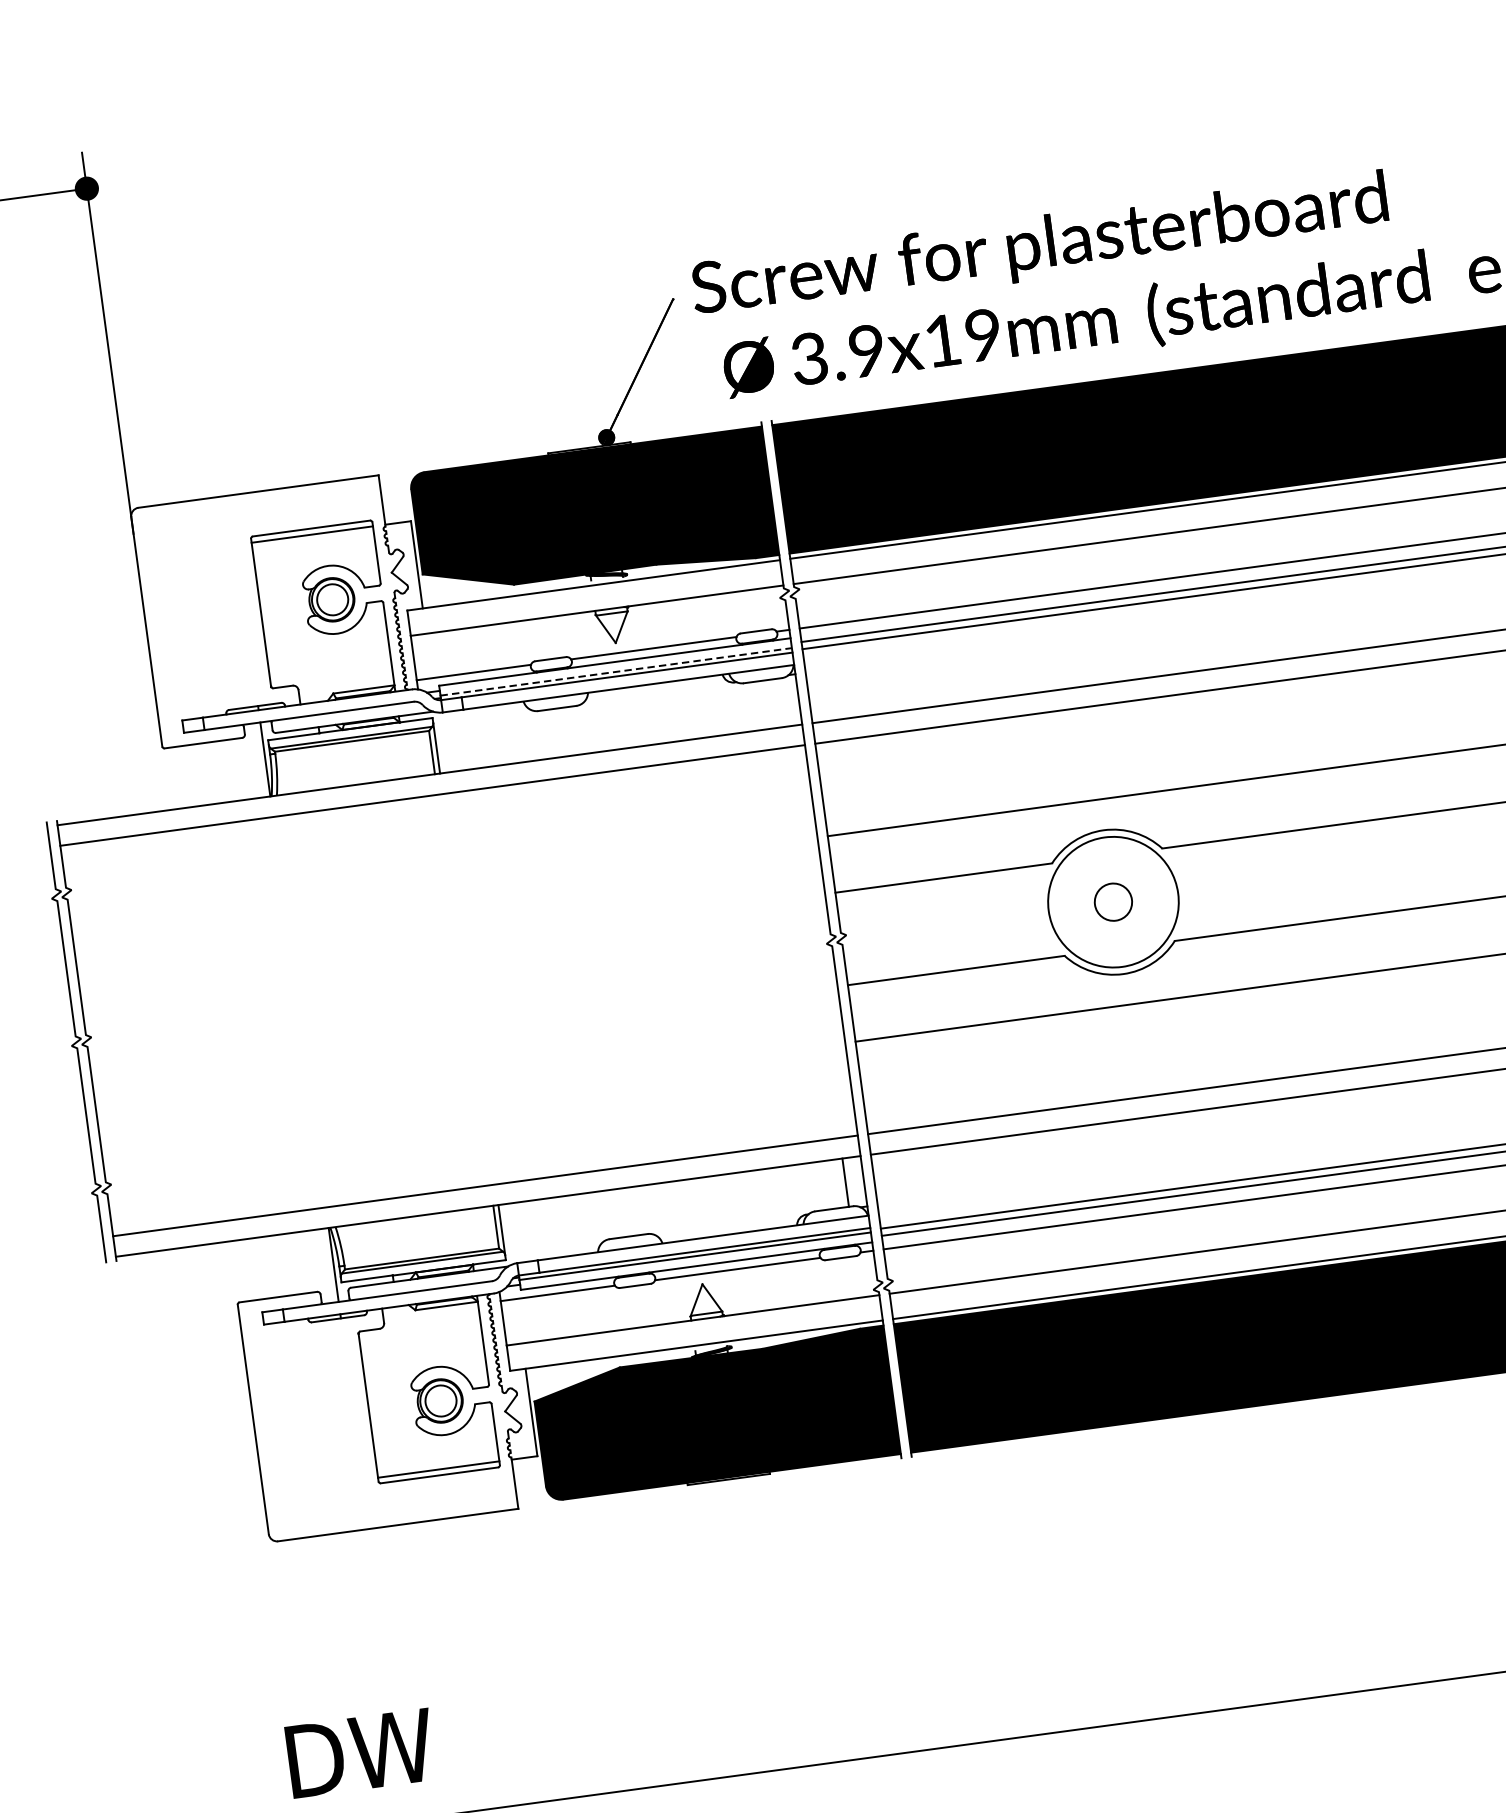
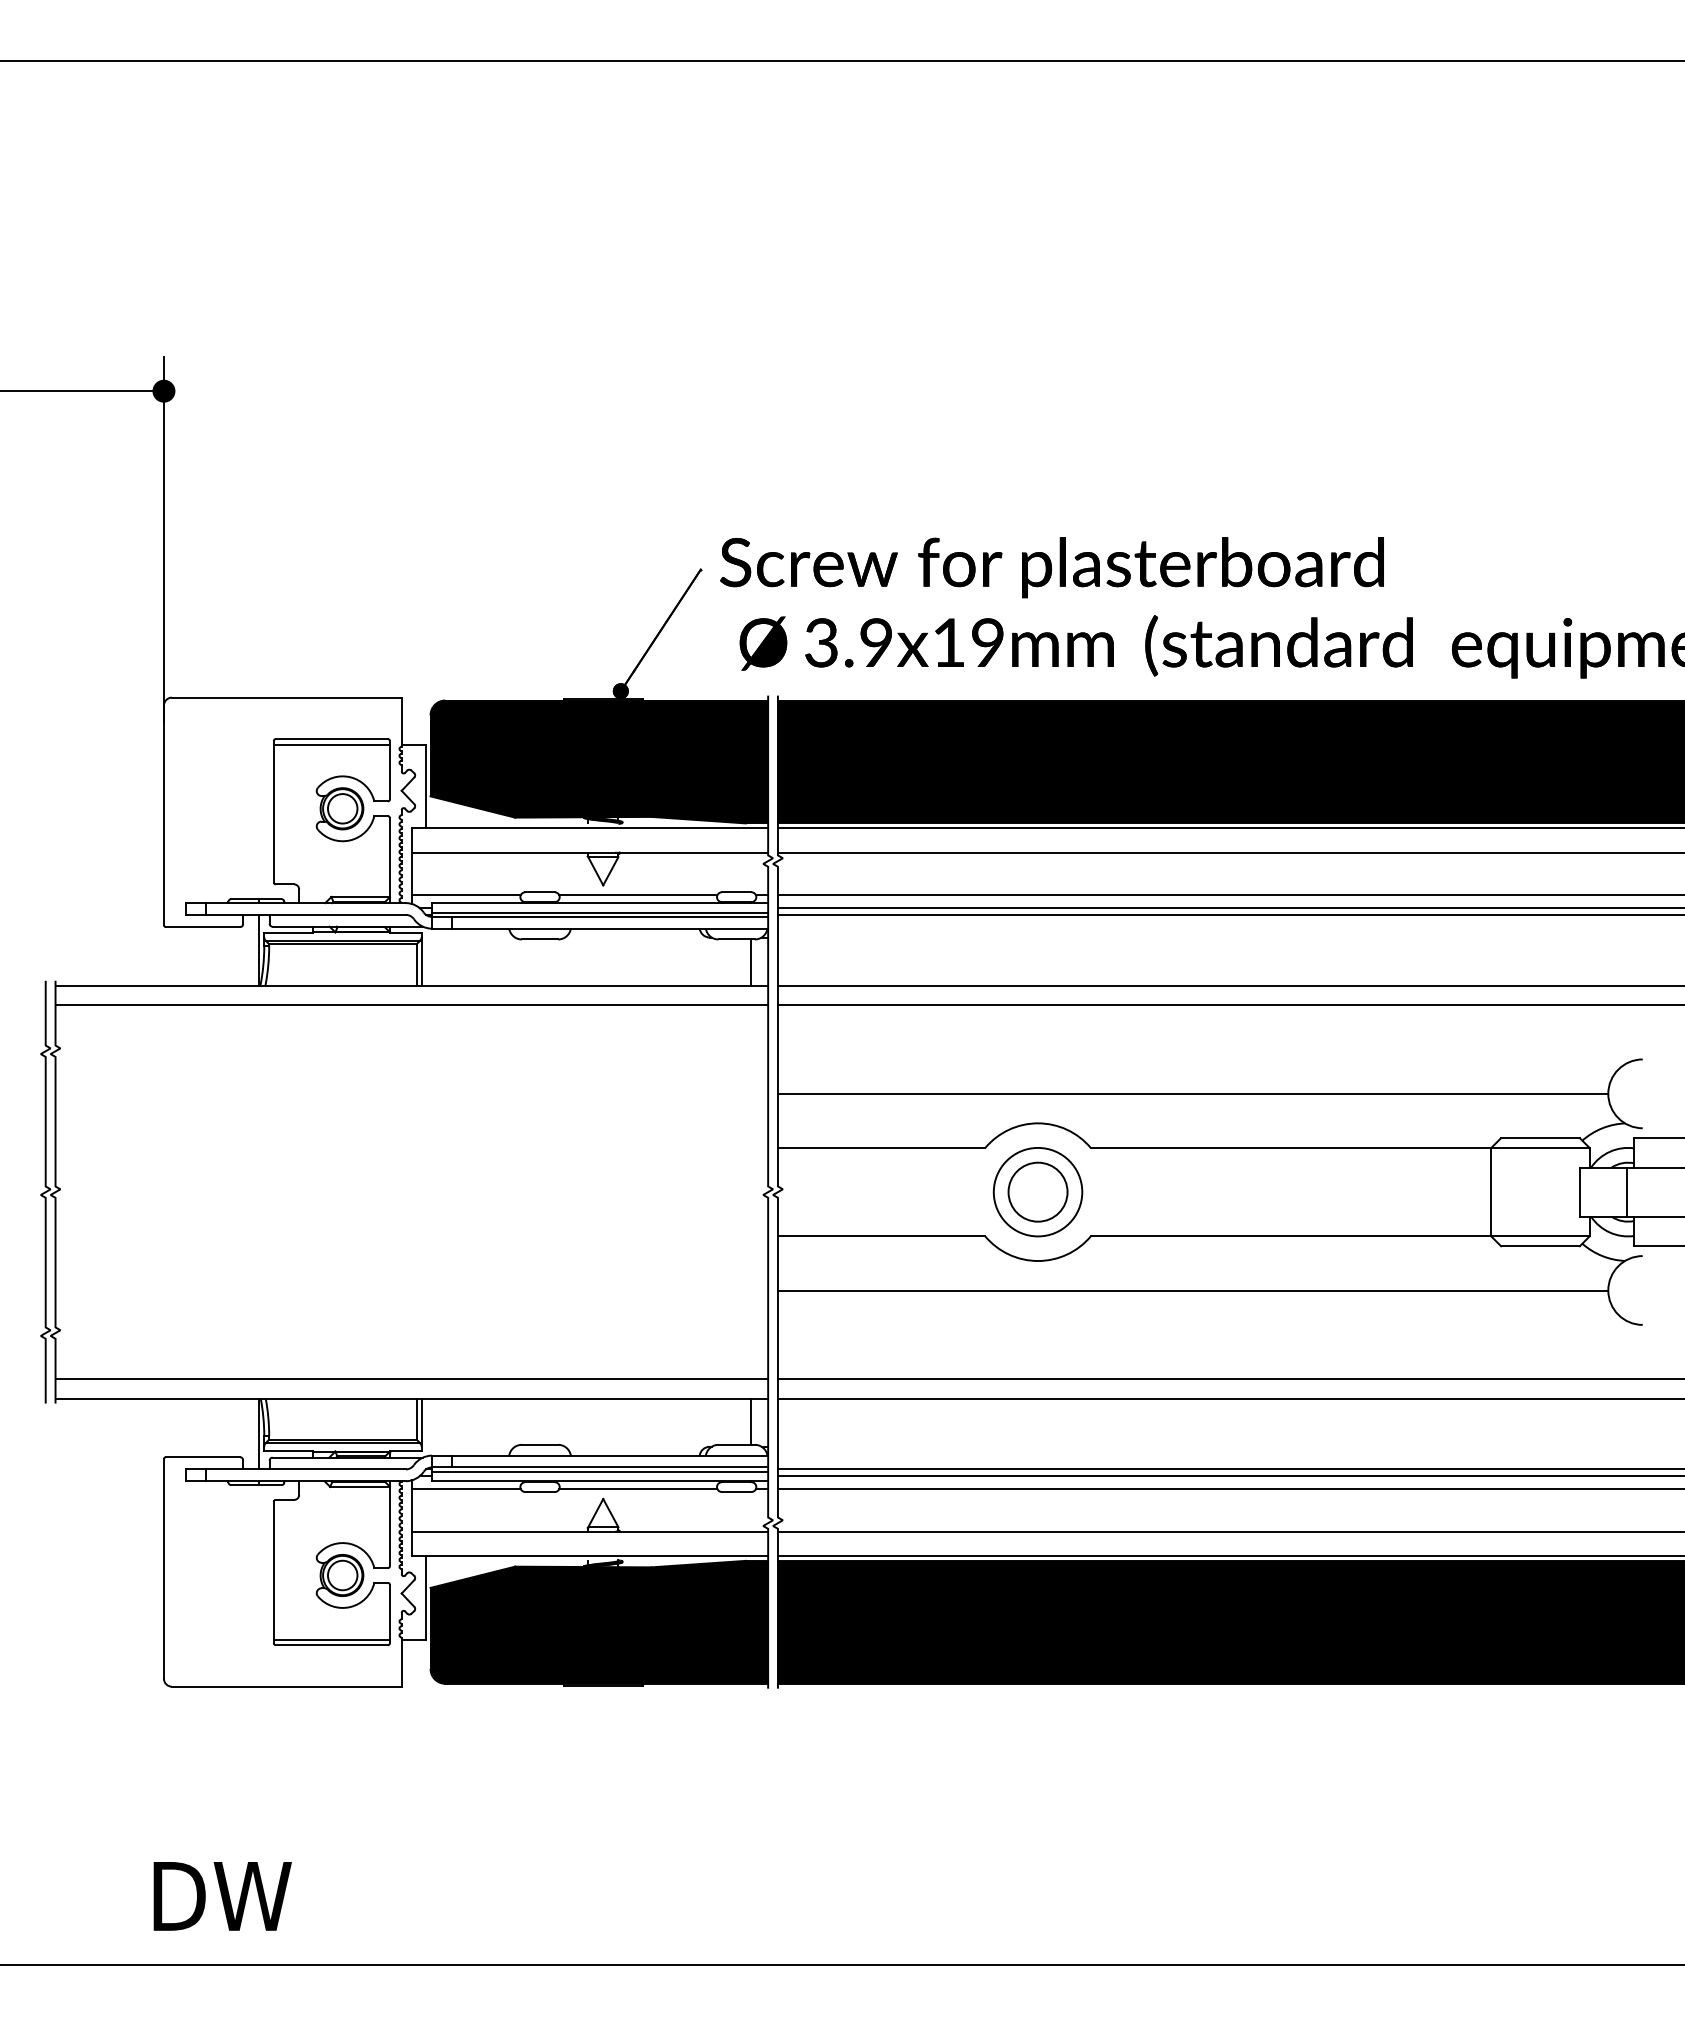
line: (616, 671) -> (600, 912), dashed -> solid
line: (780, 702) -> (750, 962), added
circle: (1112, 901) -> (1037, 1191), size x0.71
circle: (1112, 901) -> (1037, 1191), size x1.67

